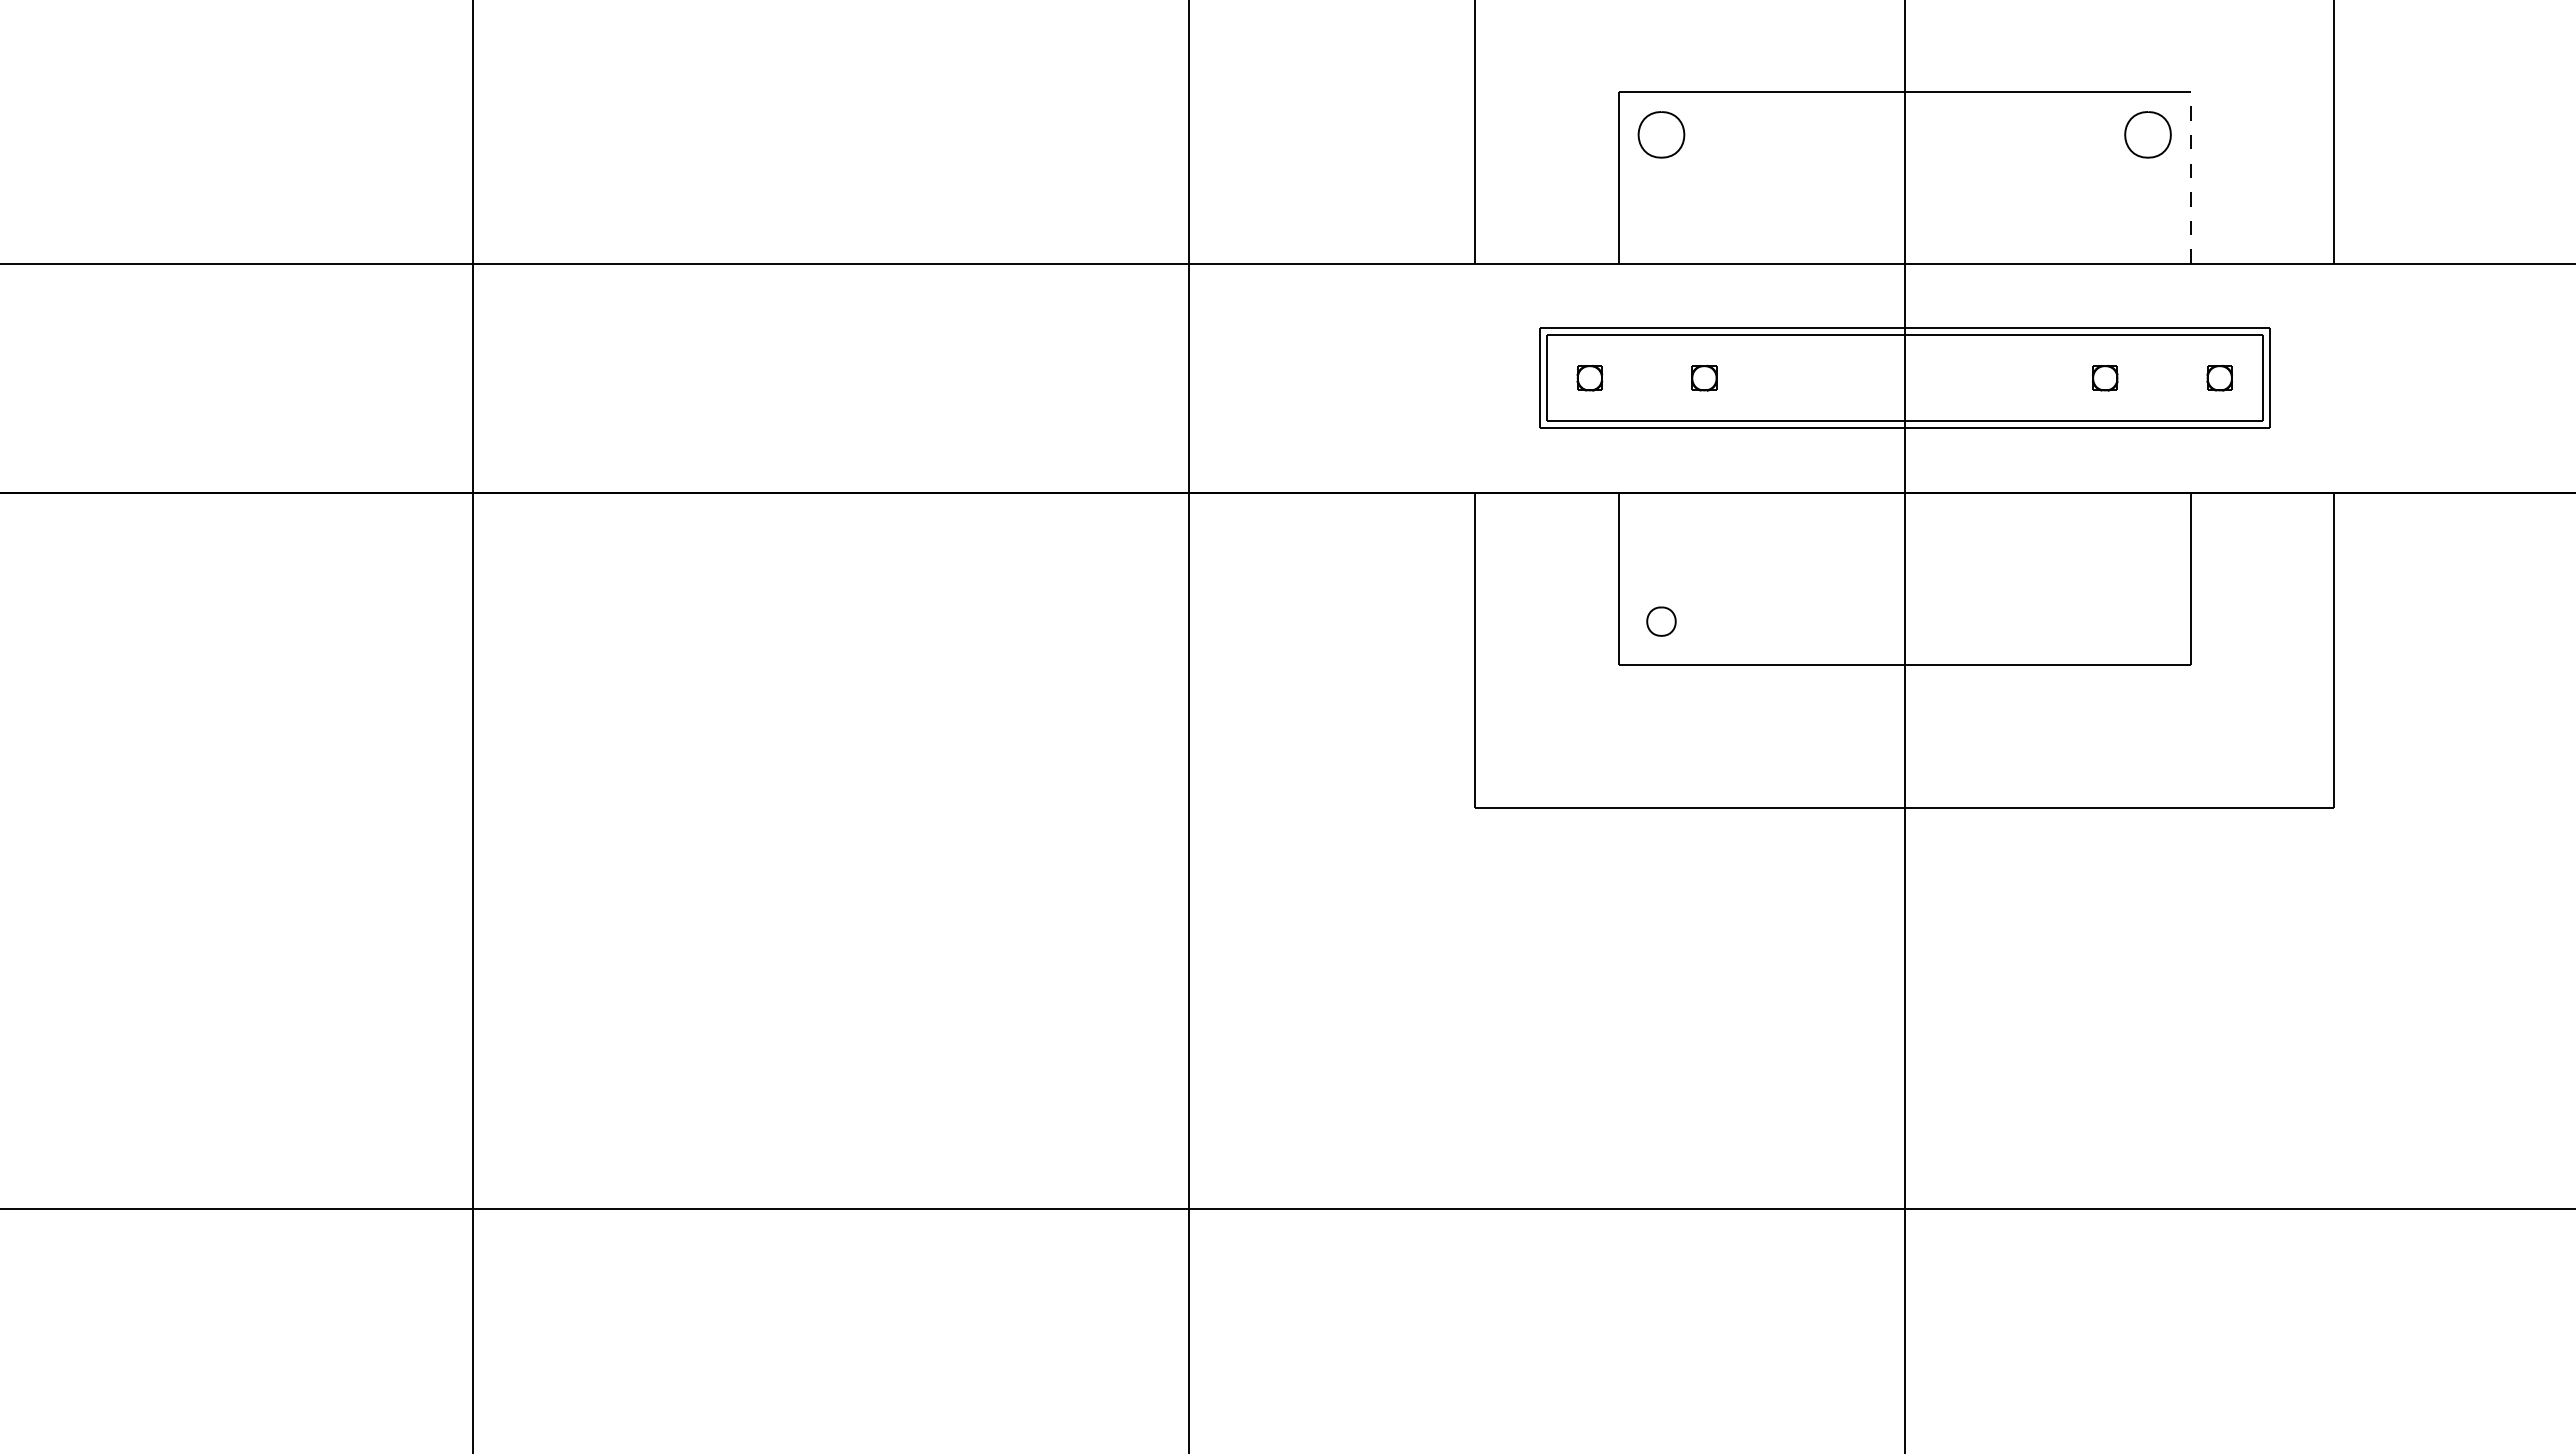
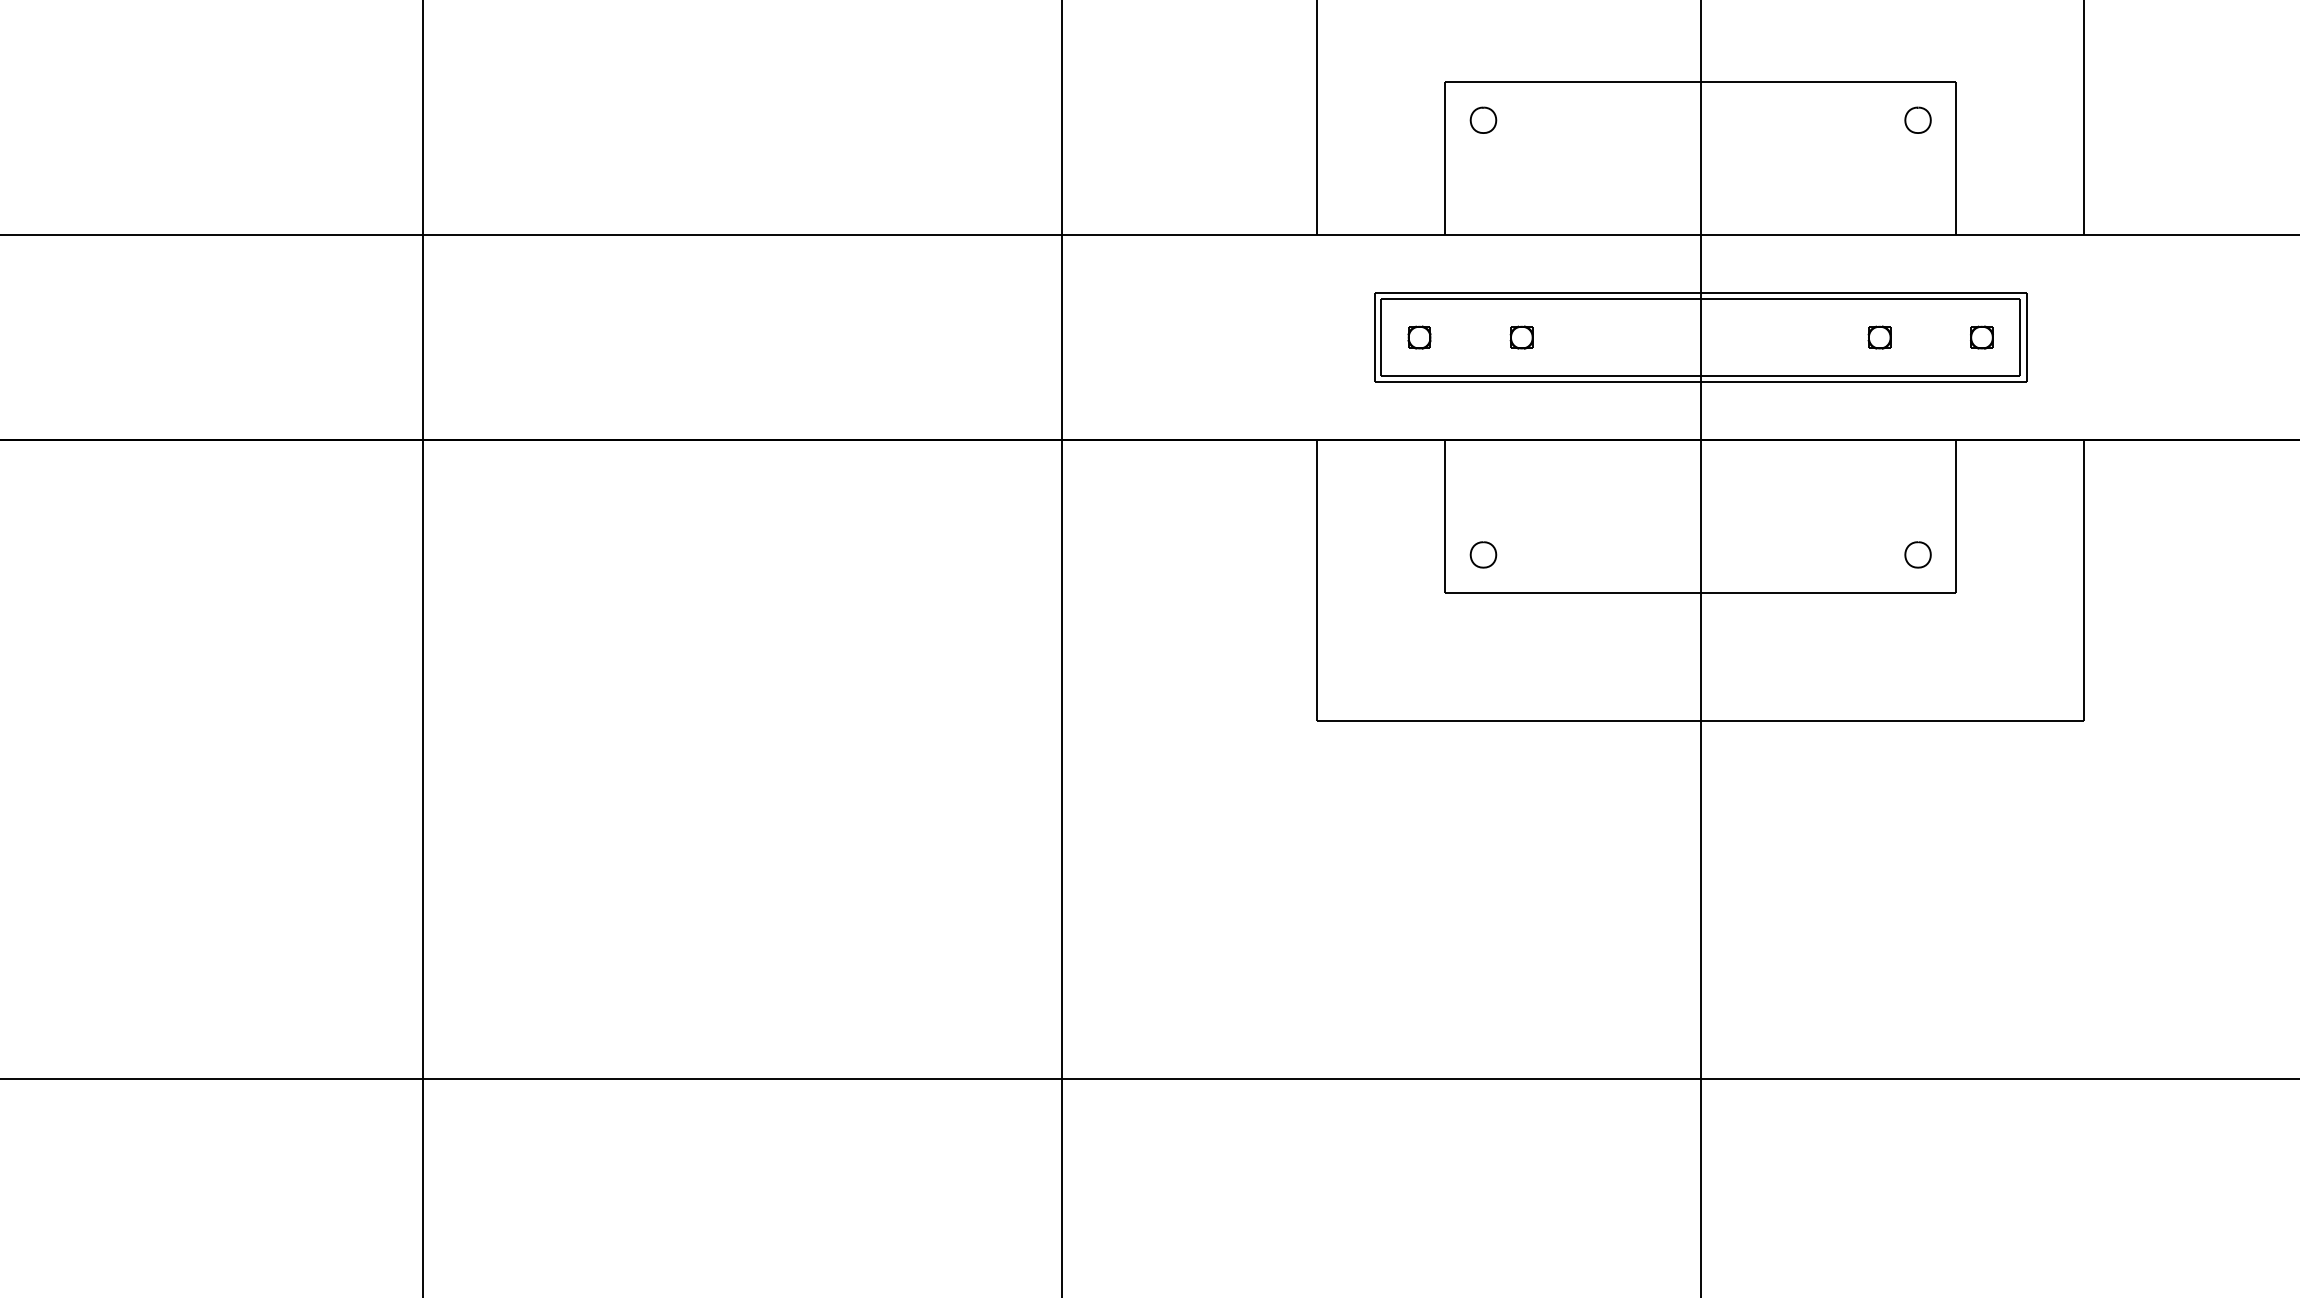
part: (1661, 134) -> (1483, 119), size x0.62
part: (2148, 134) -> (1918, 119), size x0.62
line: (2191, 177) -> (1956, 158), dashed -> solid
part: (2148, 621) -> (1918, 554), added

